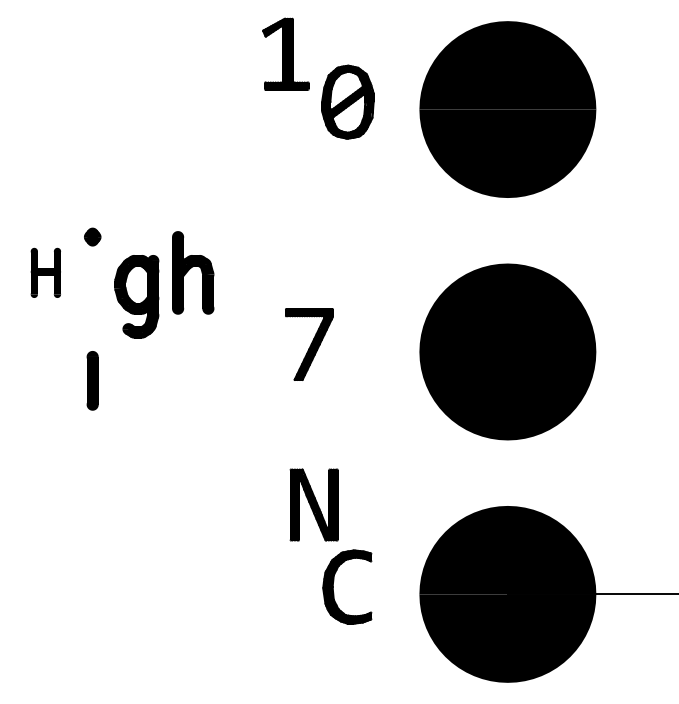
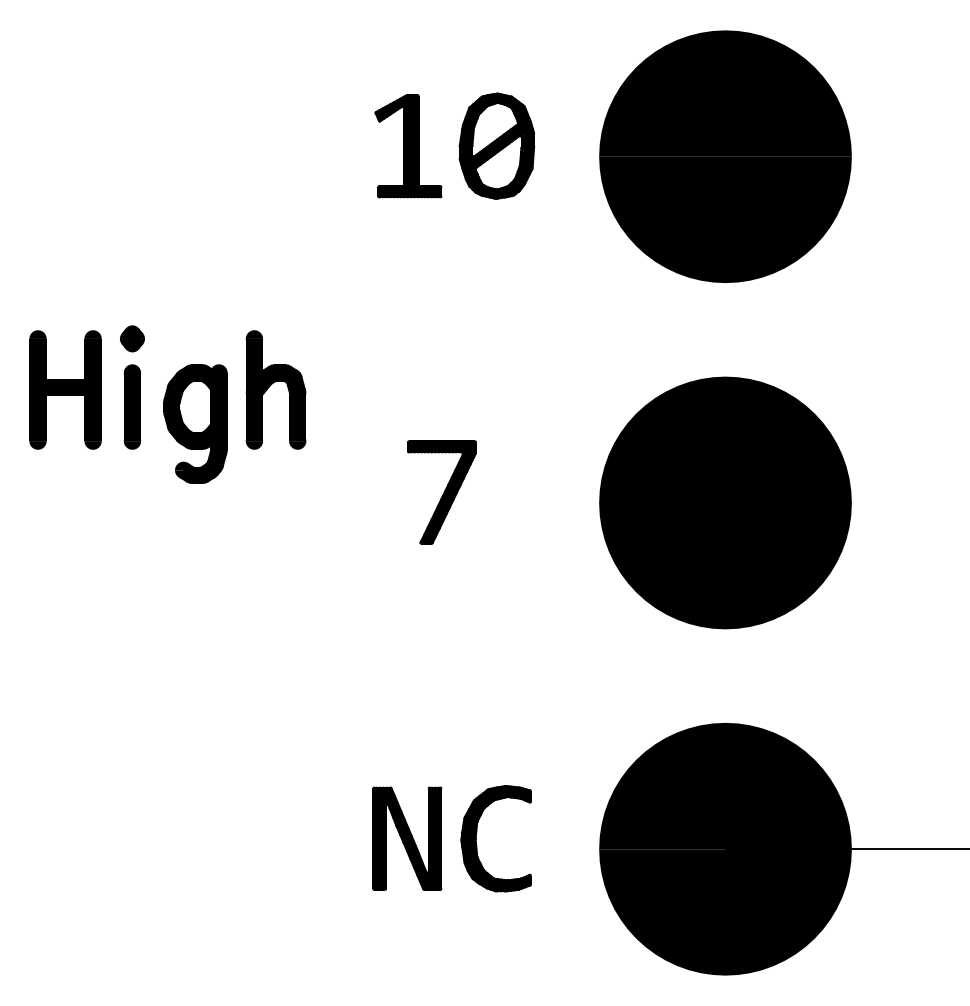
part: (285, 53) -> (407, 145), moved
part: (45, 272) -> (65, 389), size x1.67
part: (92, 380) -> (132, 406), moved
part: (313, 504) -> (406, 837), moved

